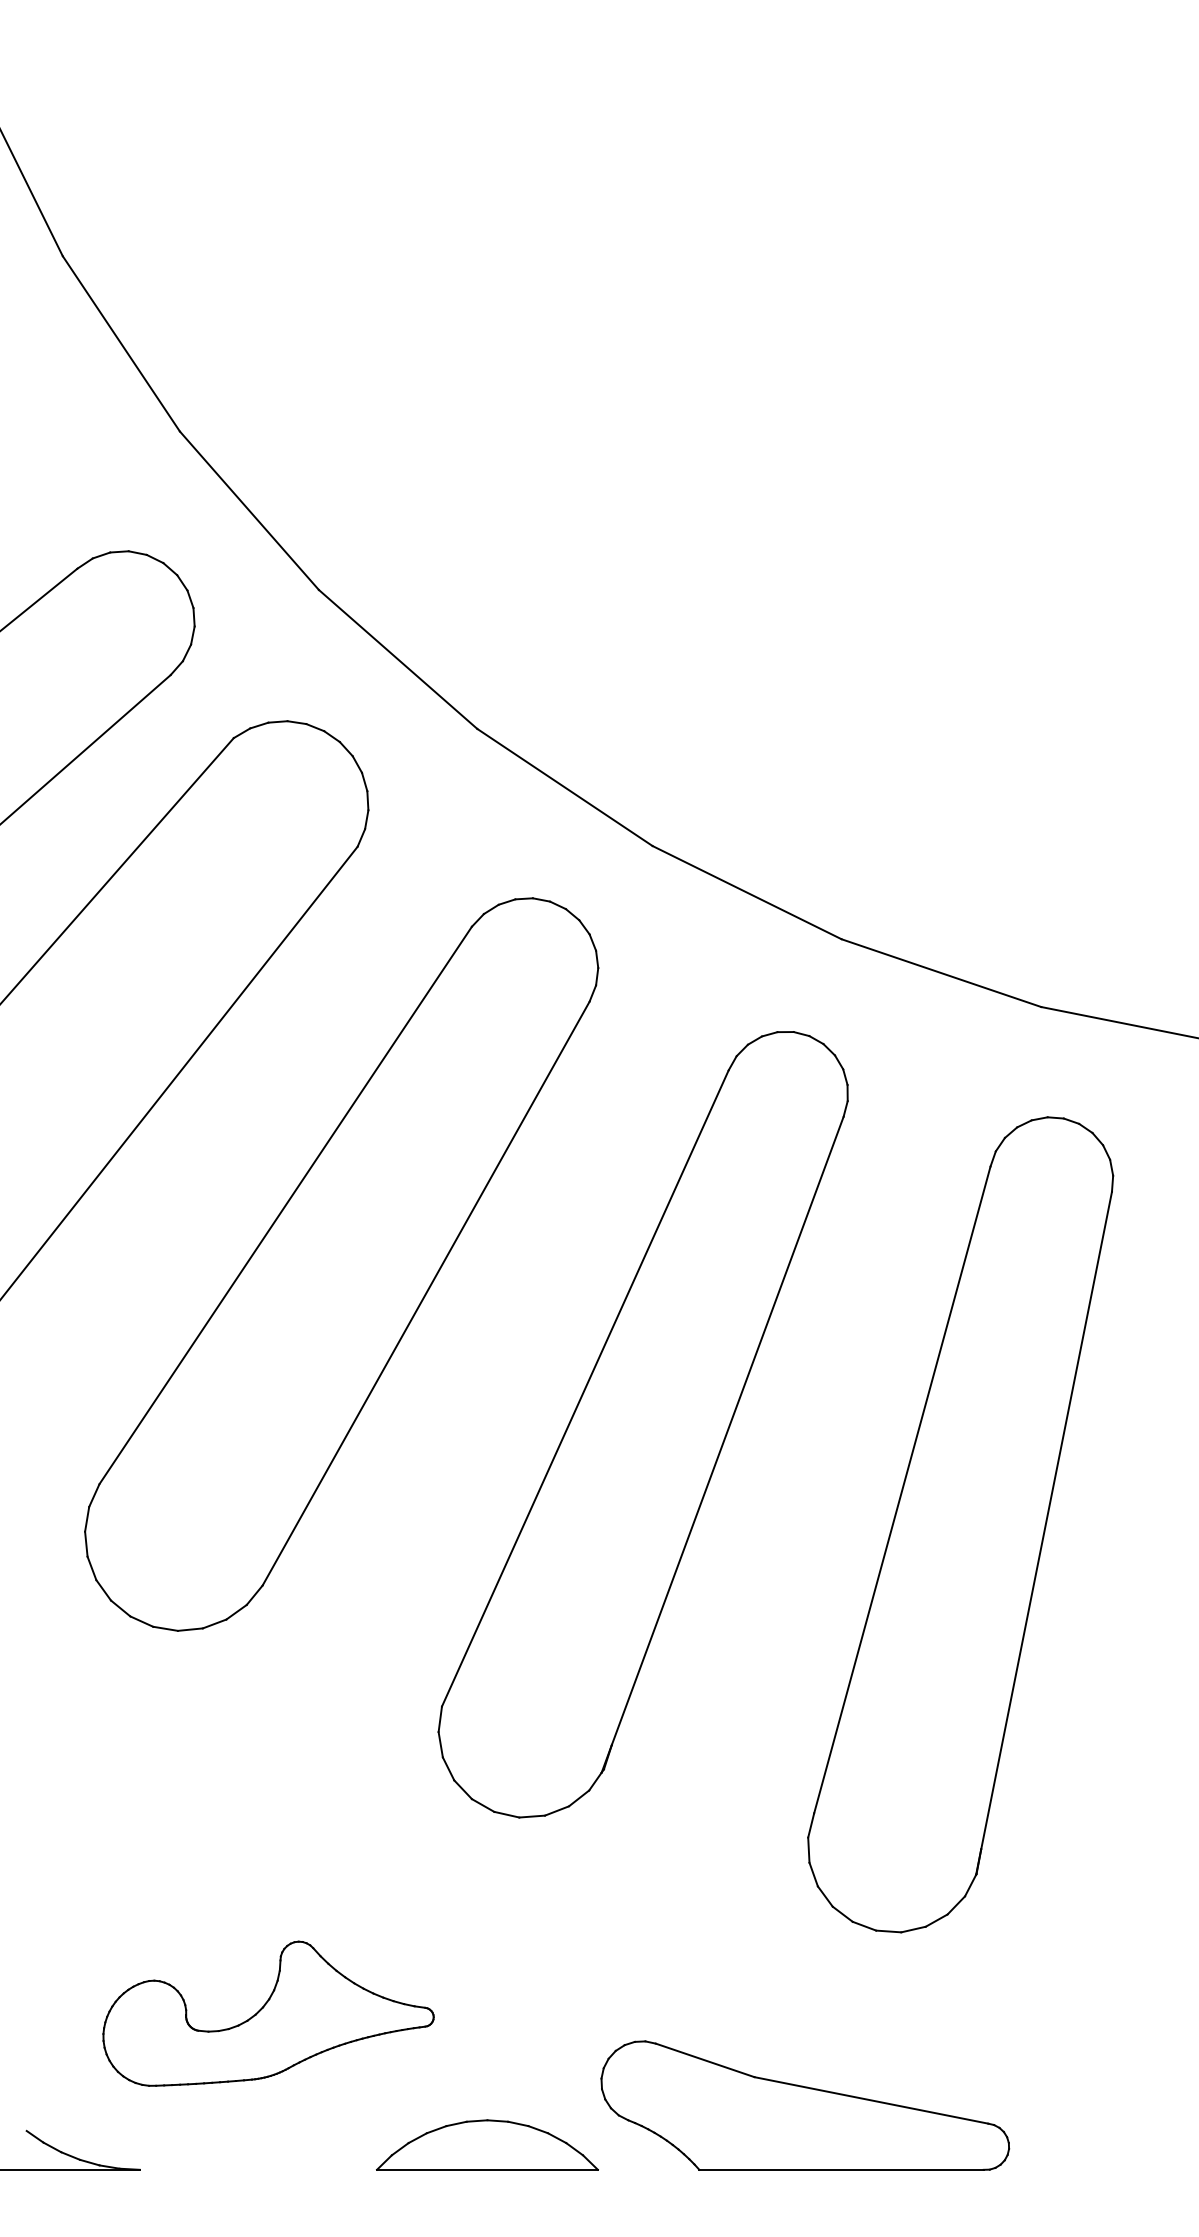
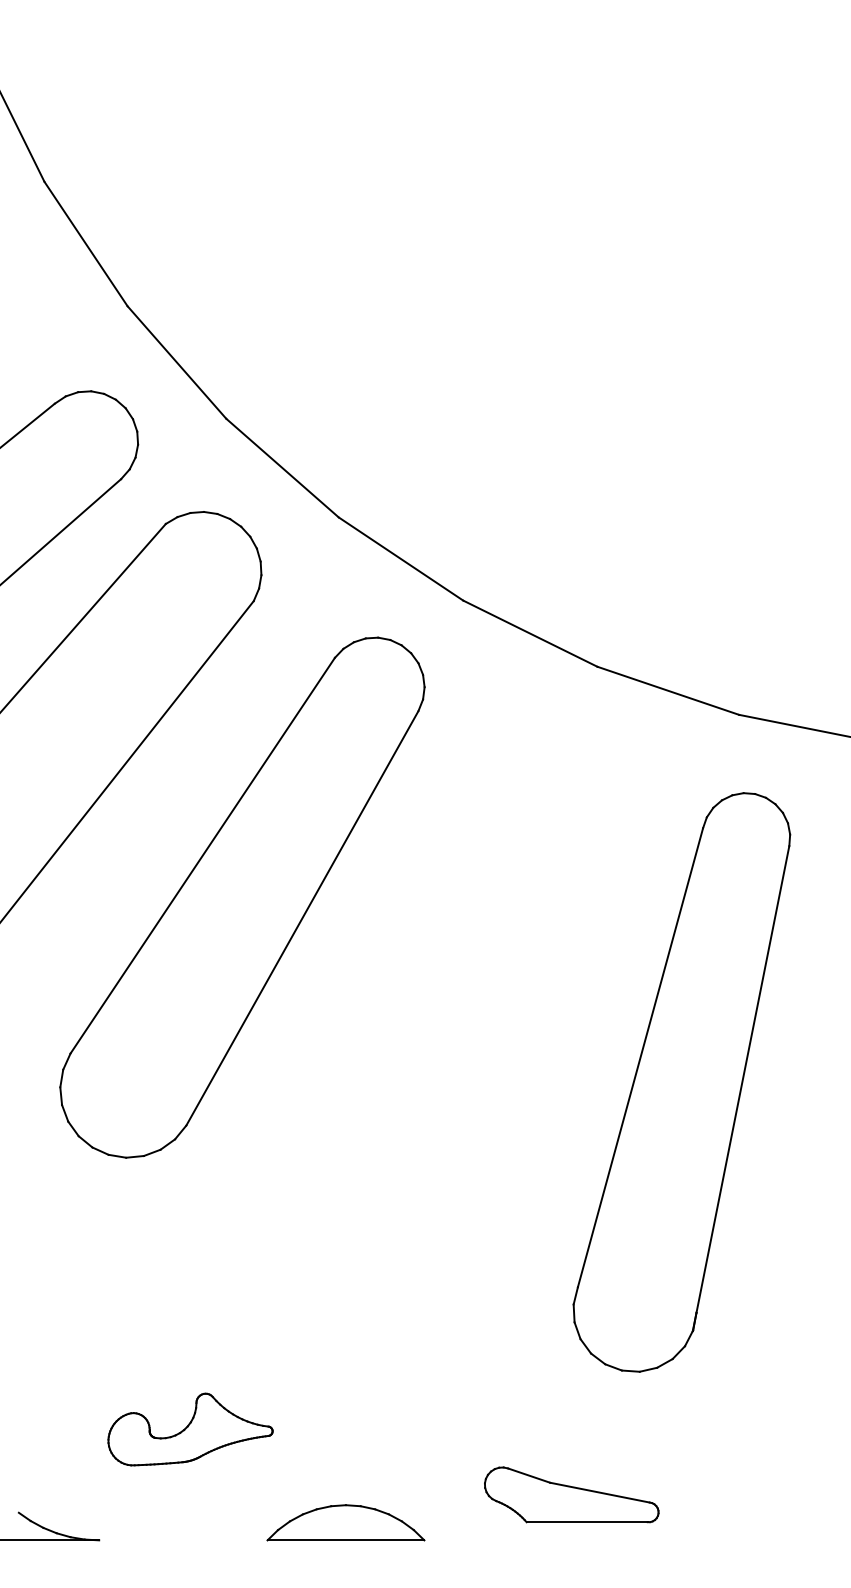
part: (643, 1424) -> (456, 1011), removed
part: (268, 2013) -> (190, 1429), size x0.7
part: (805, 2105) -> (571, 1494), size x0.6

